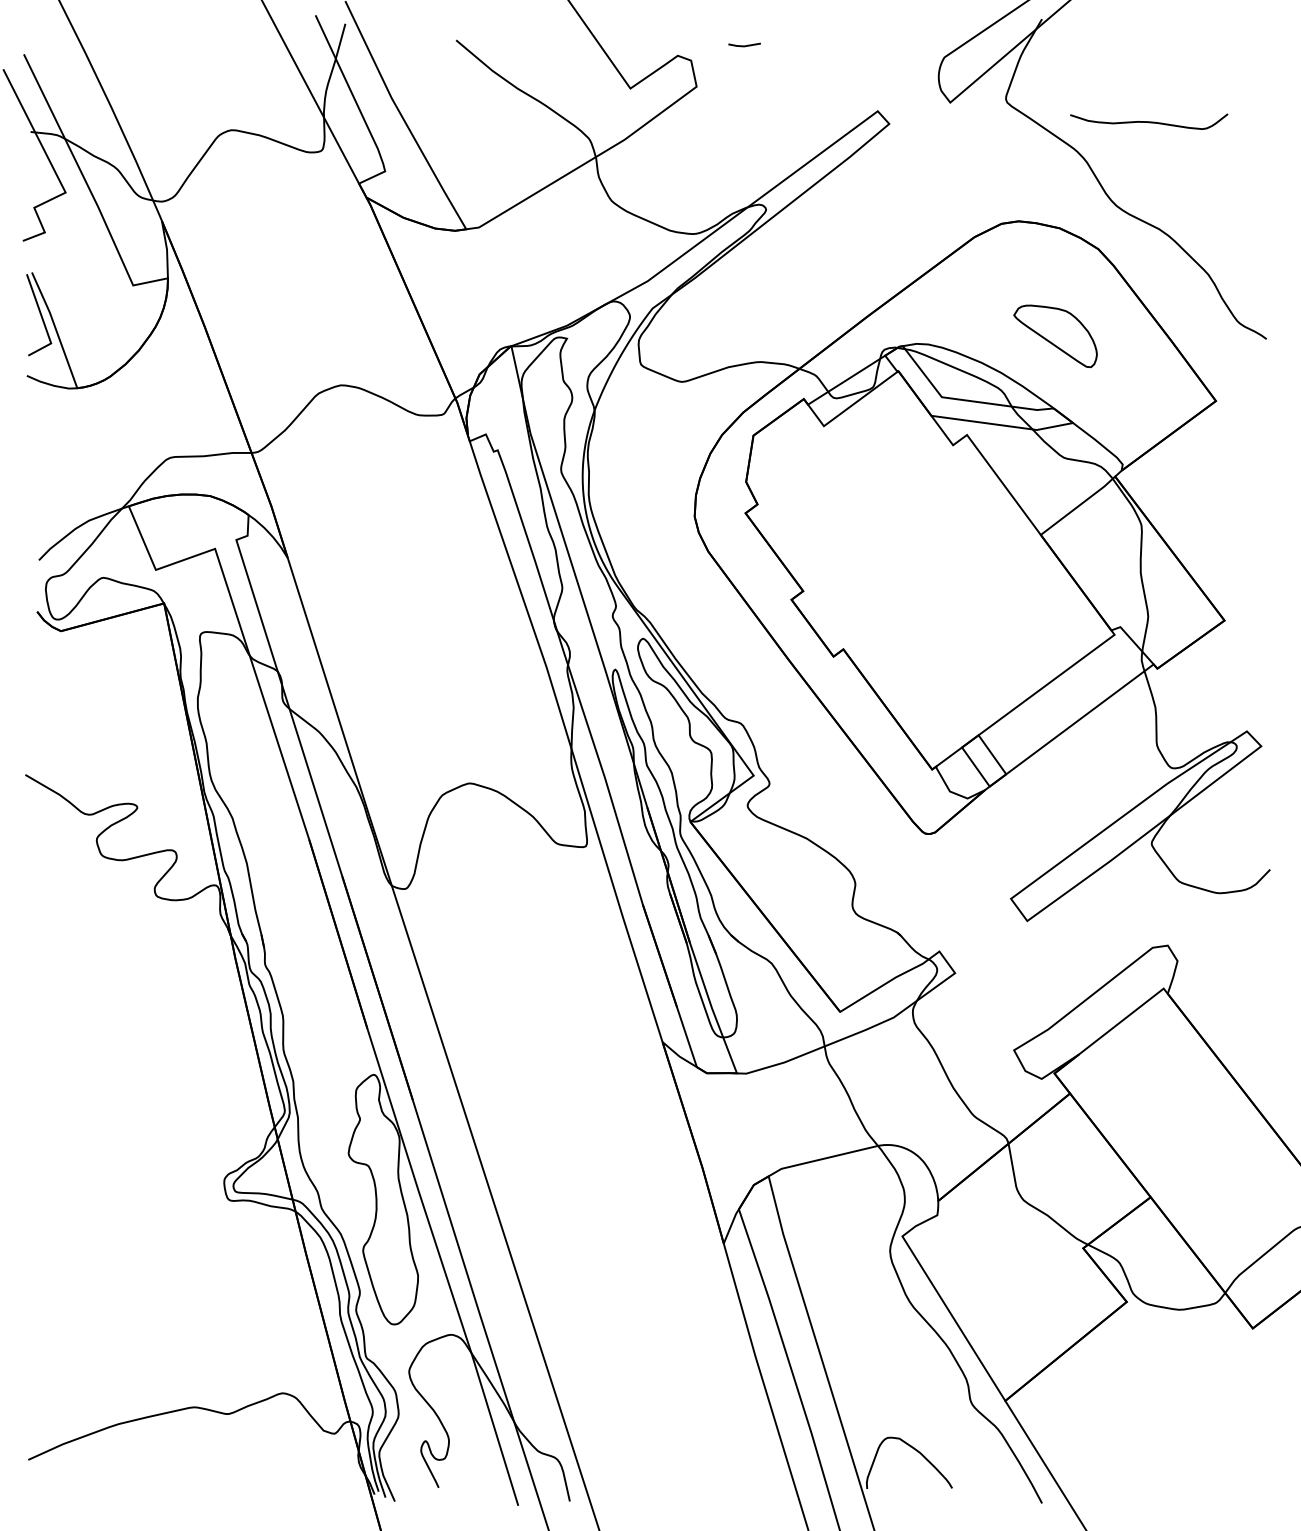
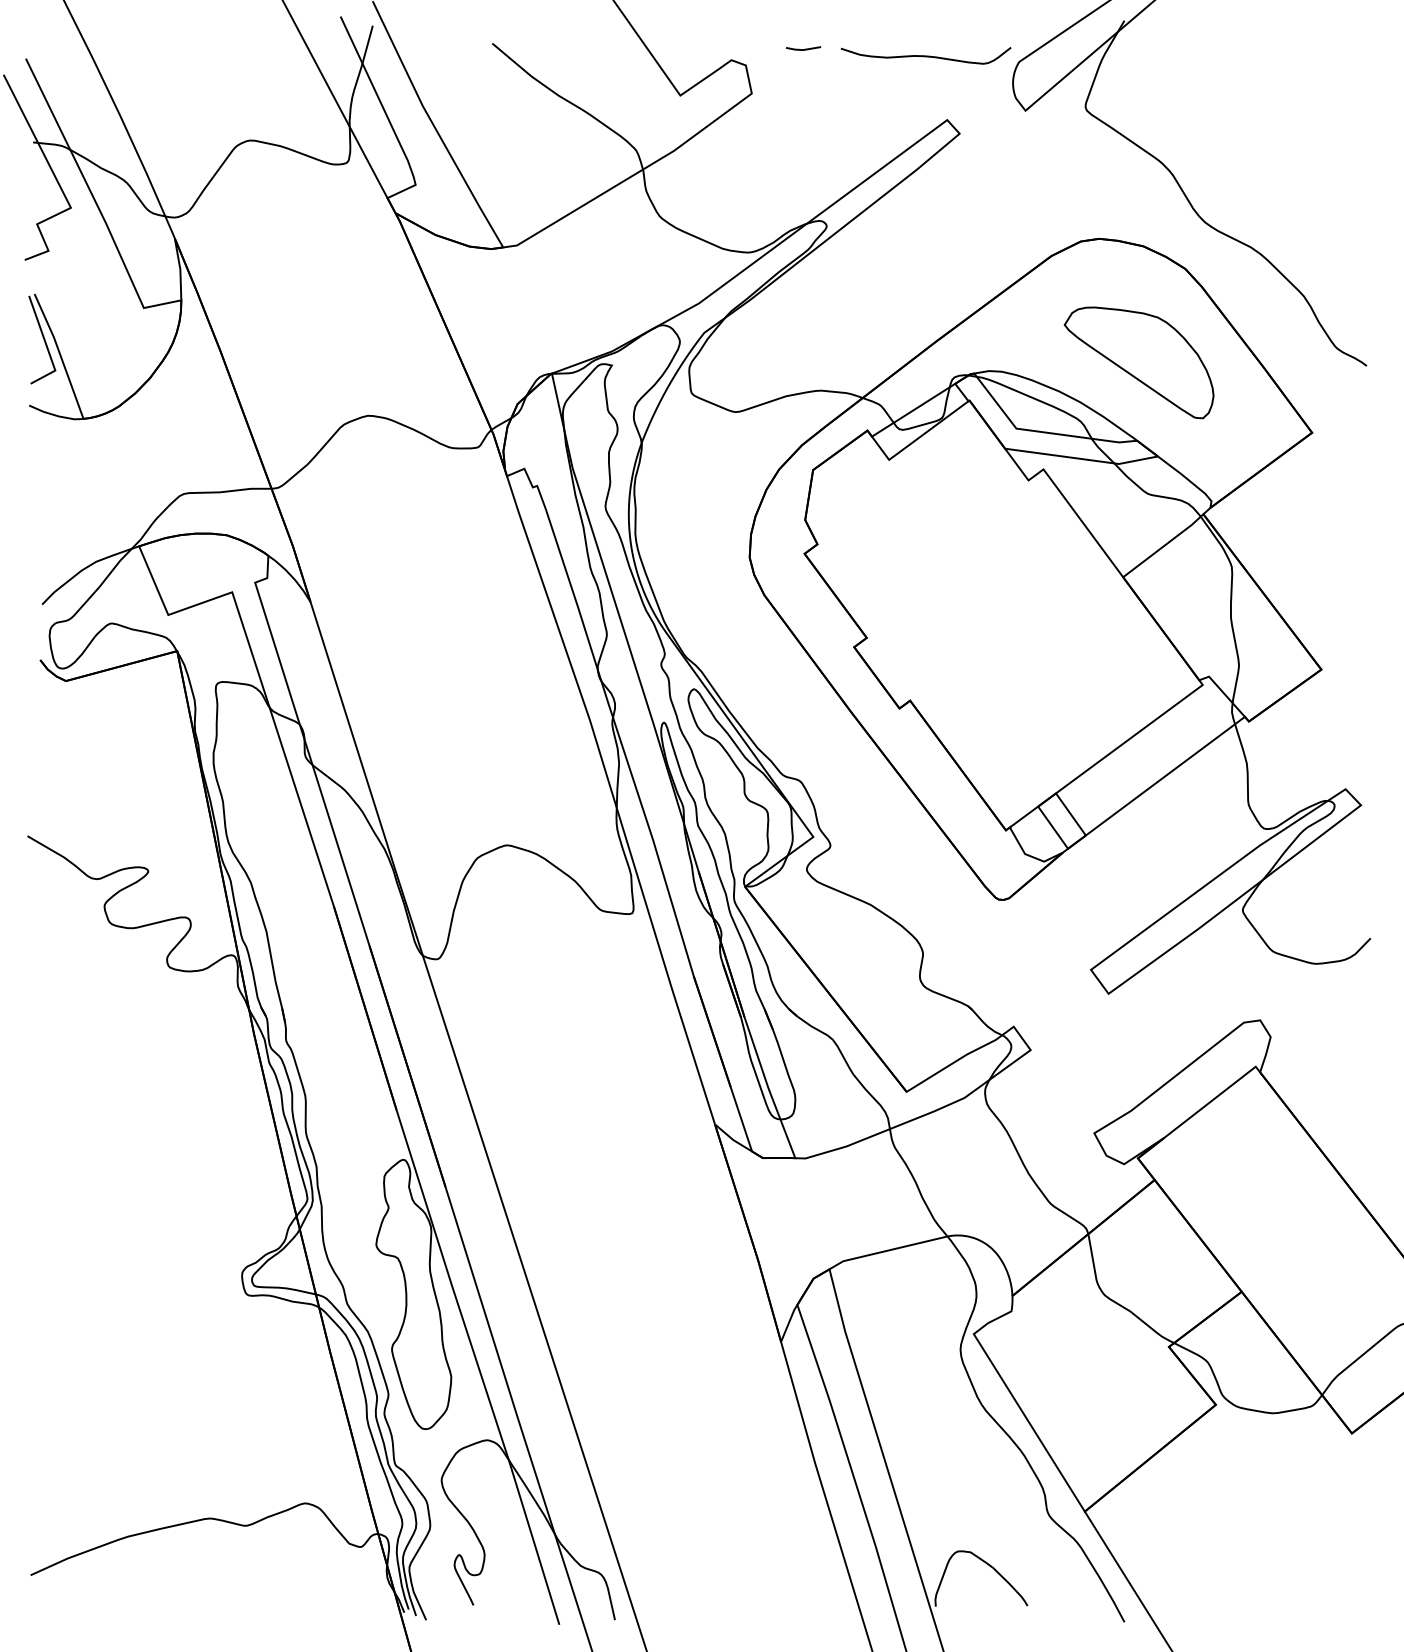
curve: (1149, 121) -> (926, 55), moved
part: (1055, 336) -> (1138, 363), size x1.67

